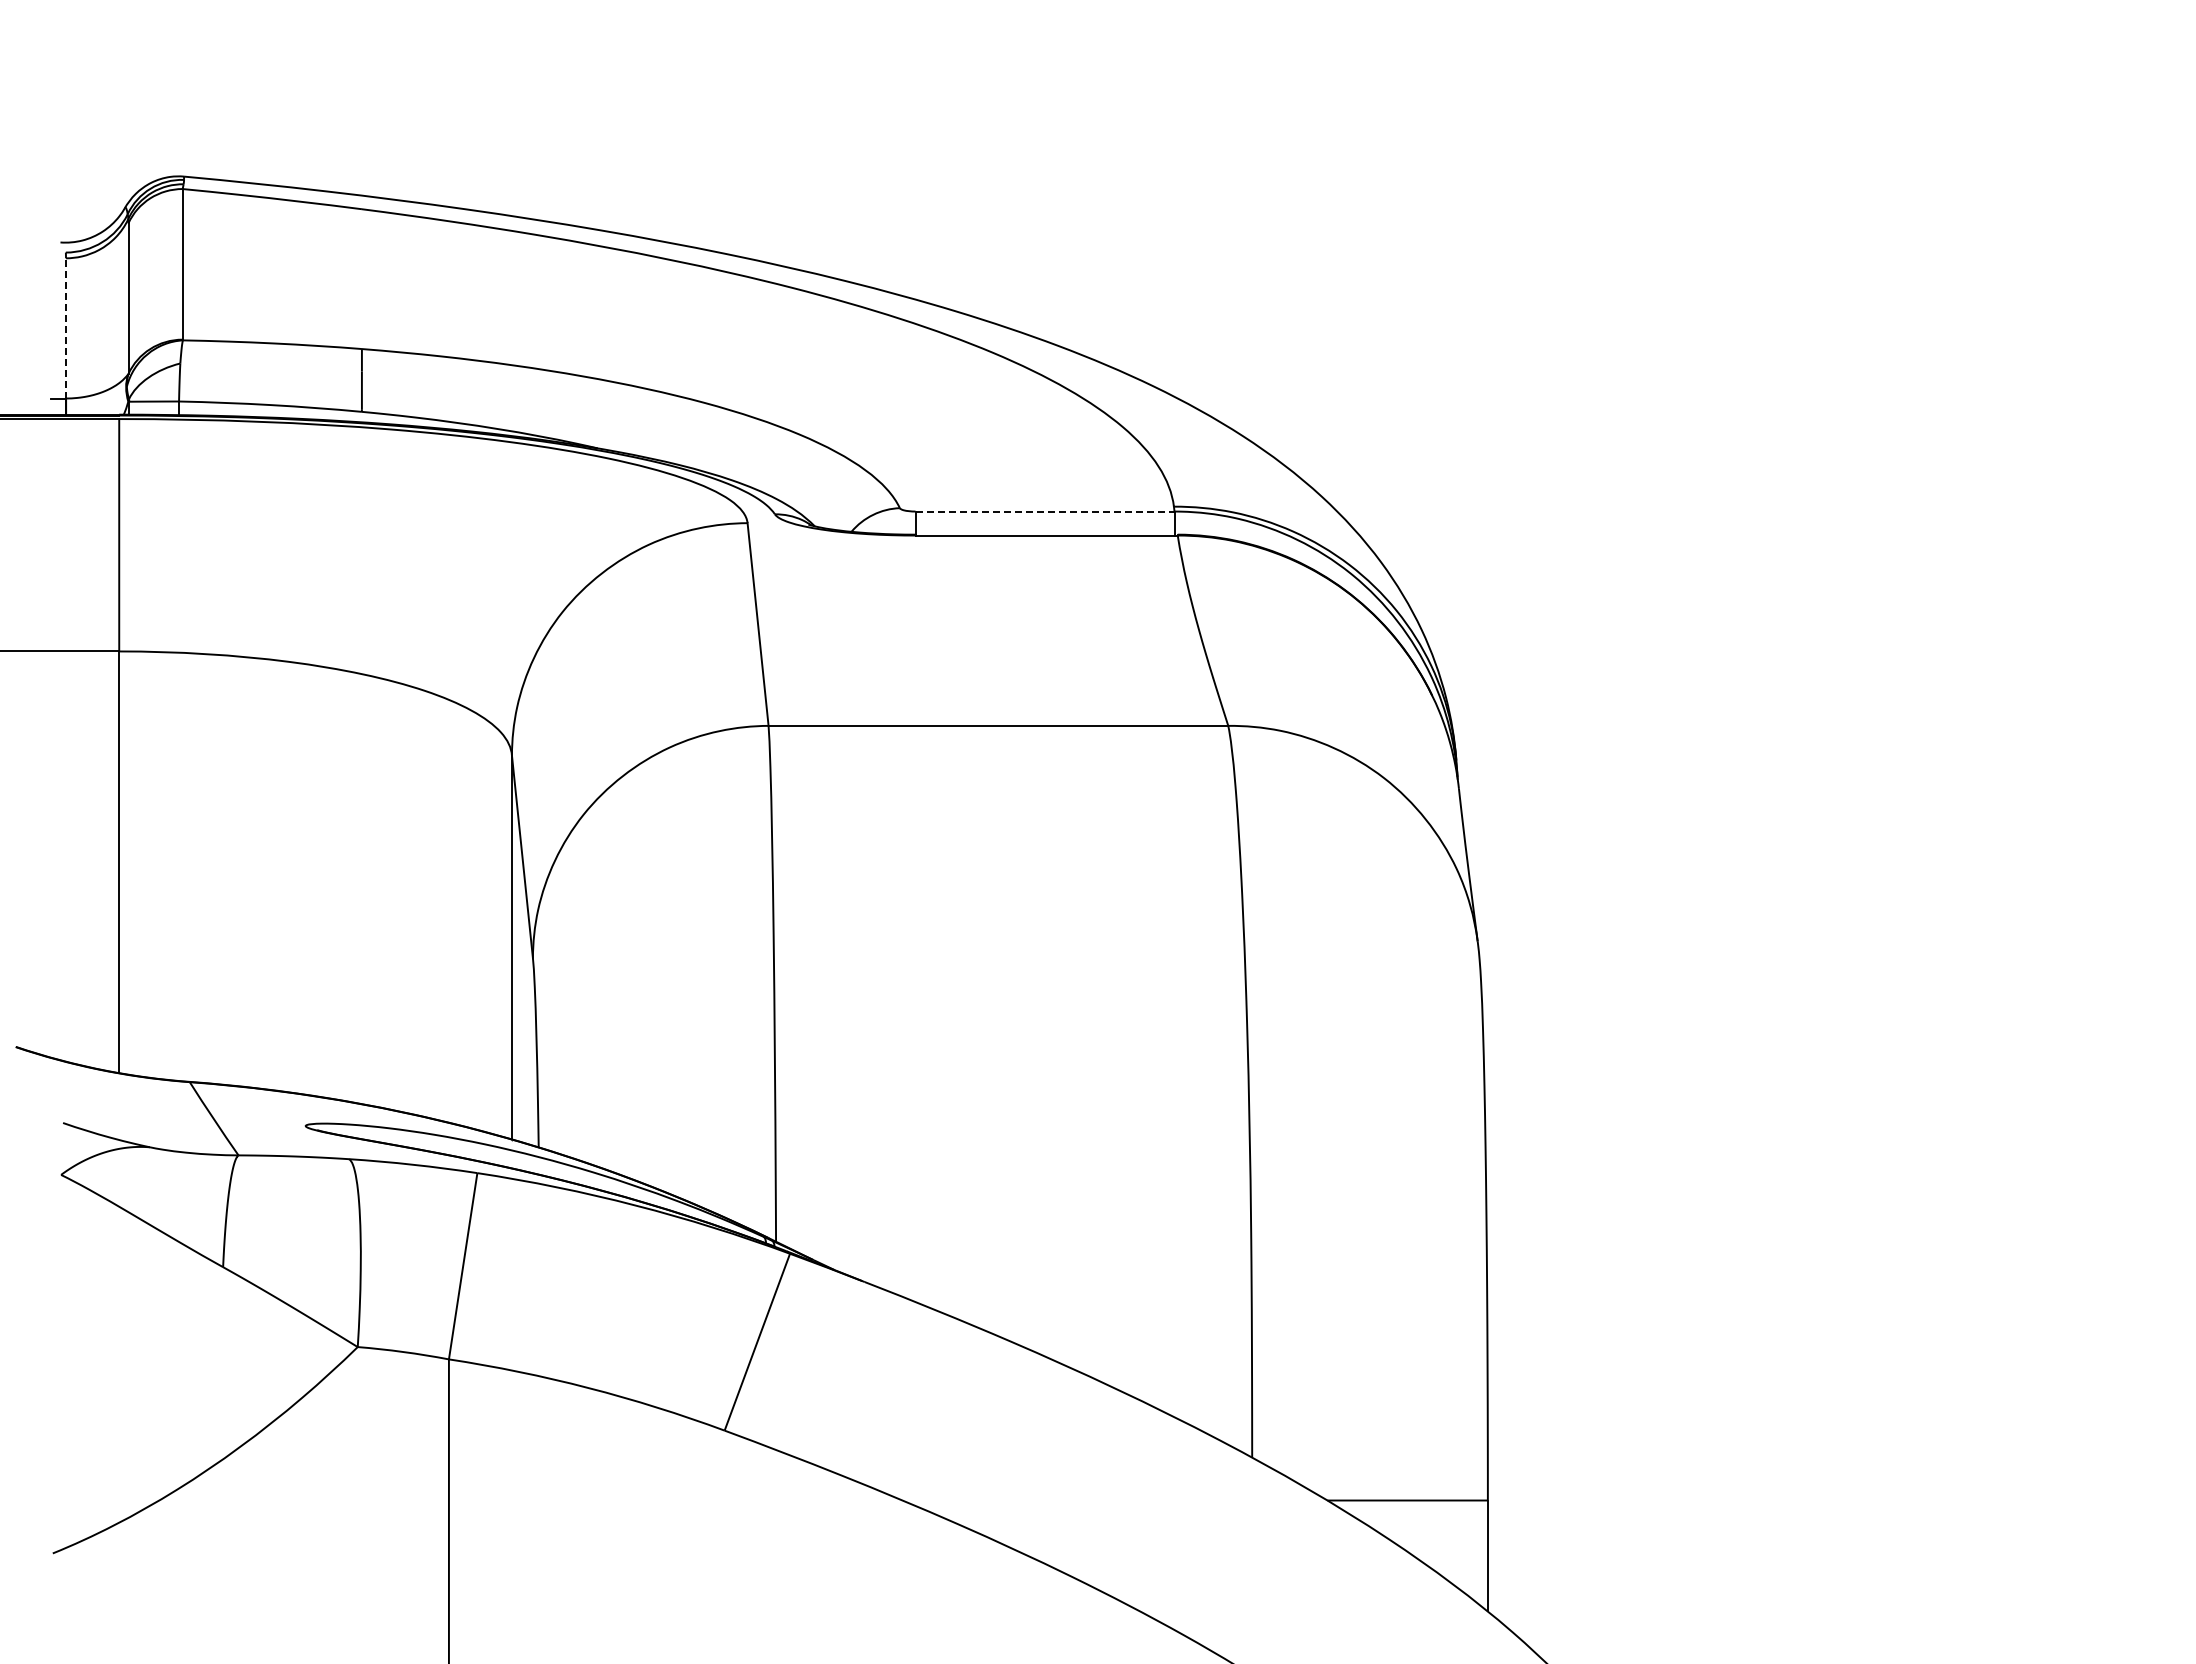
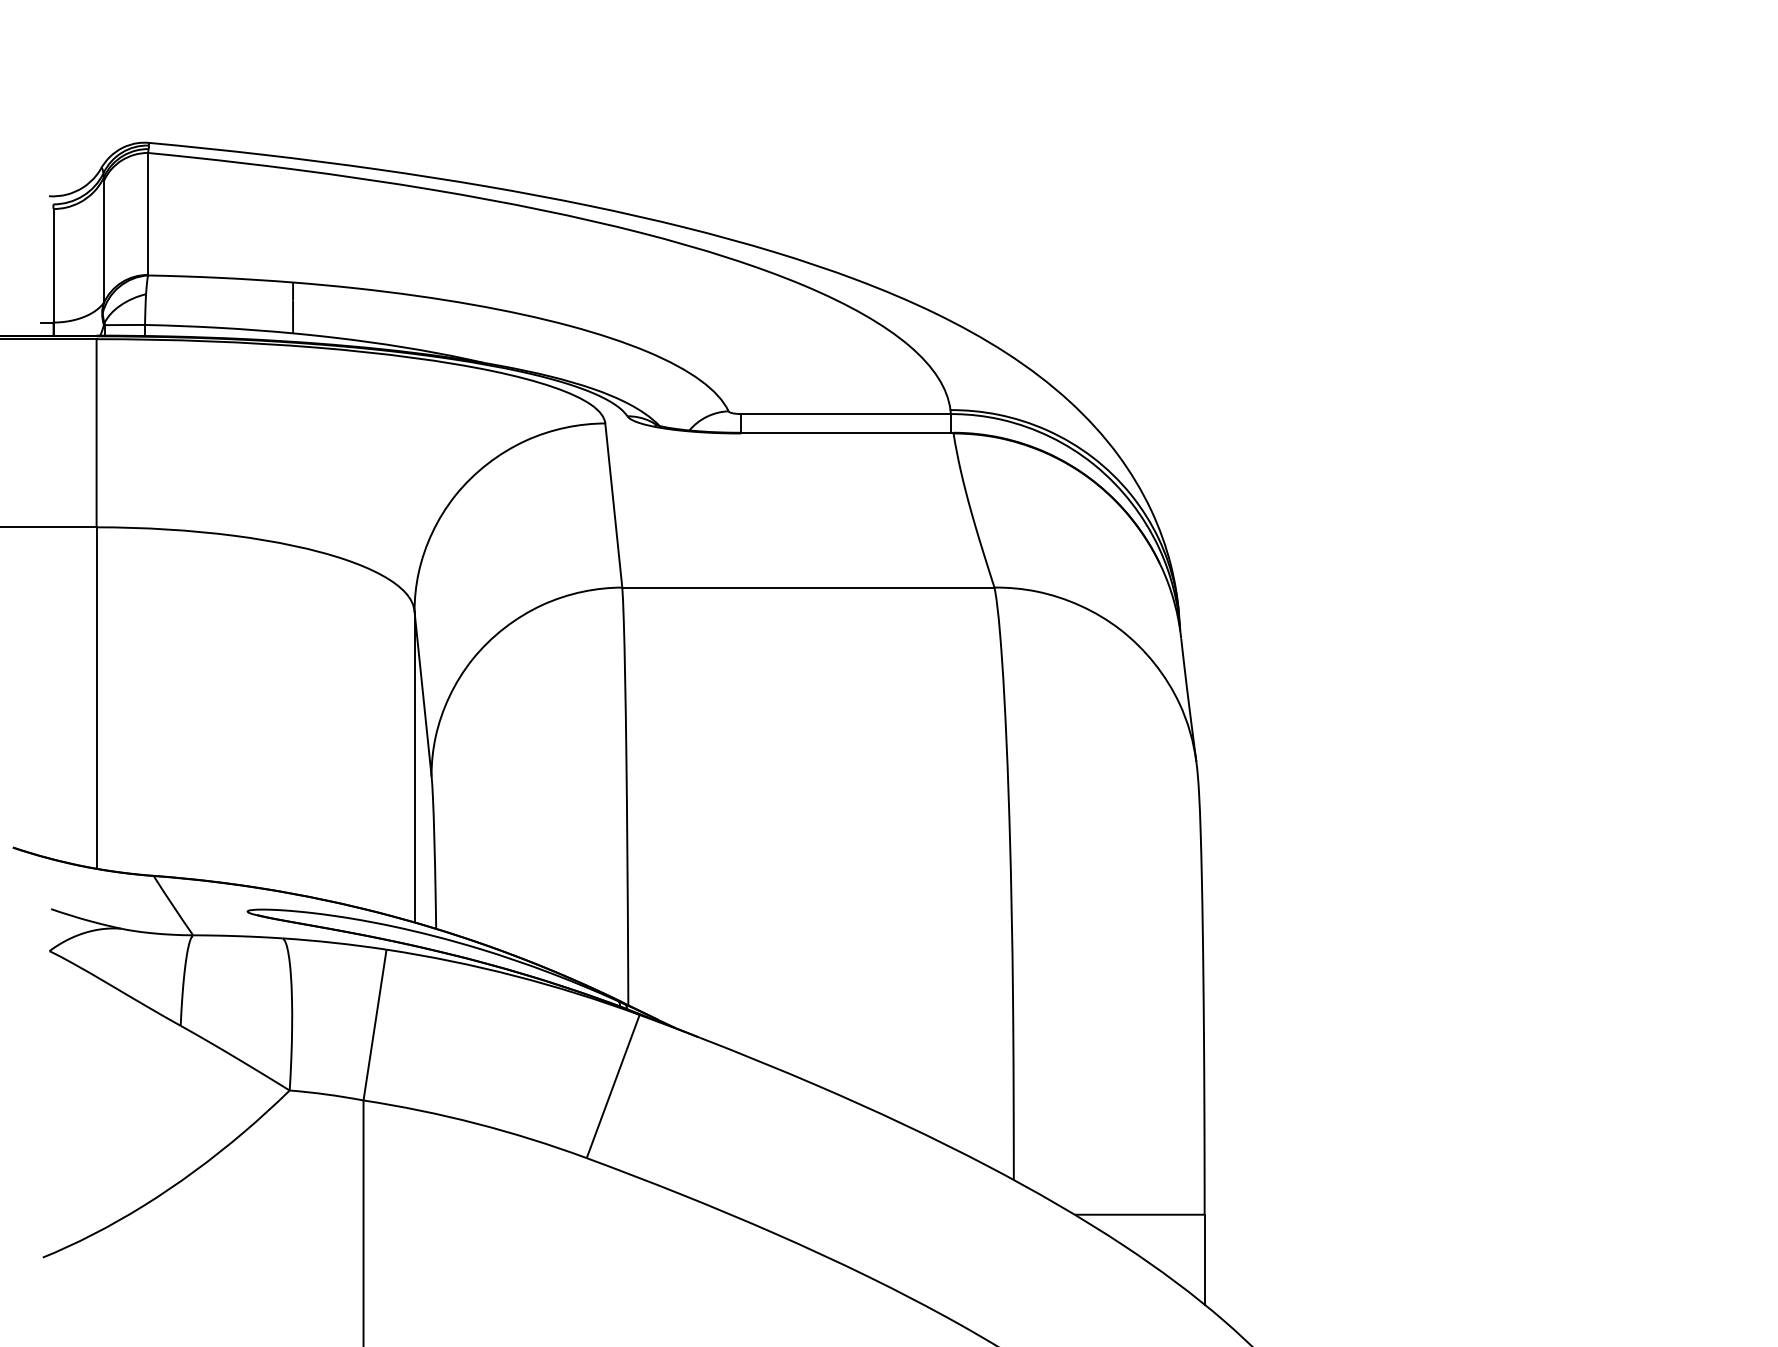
line: (66, 327) -> (53, 265), dashed -> solid
line: (1045, 511) -> (846, 414), dashed -> solid

